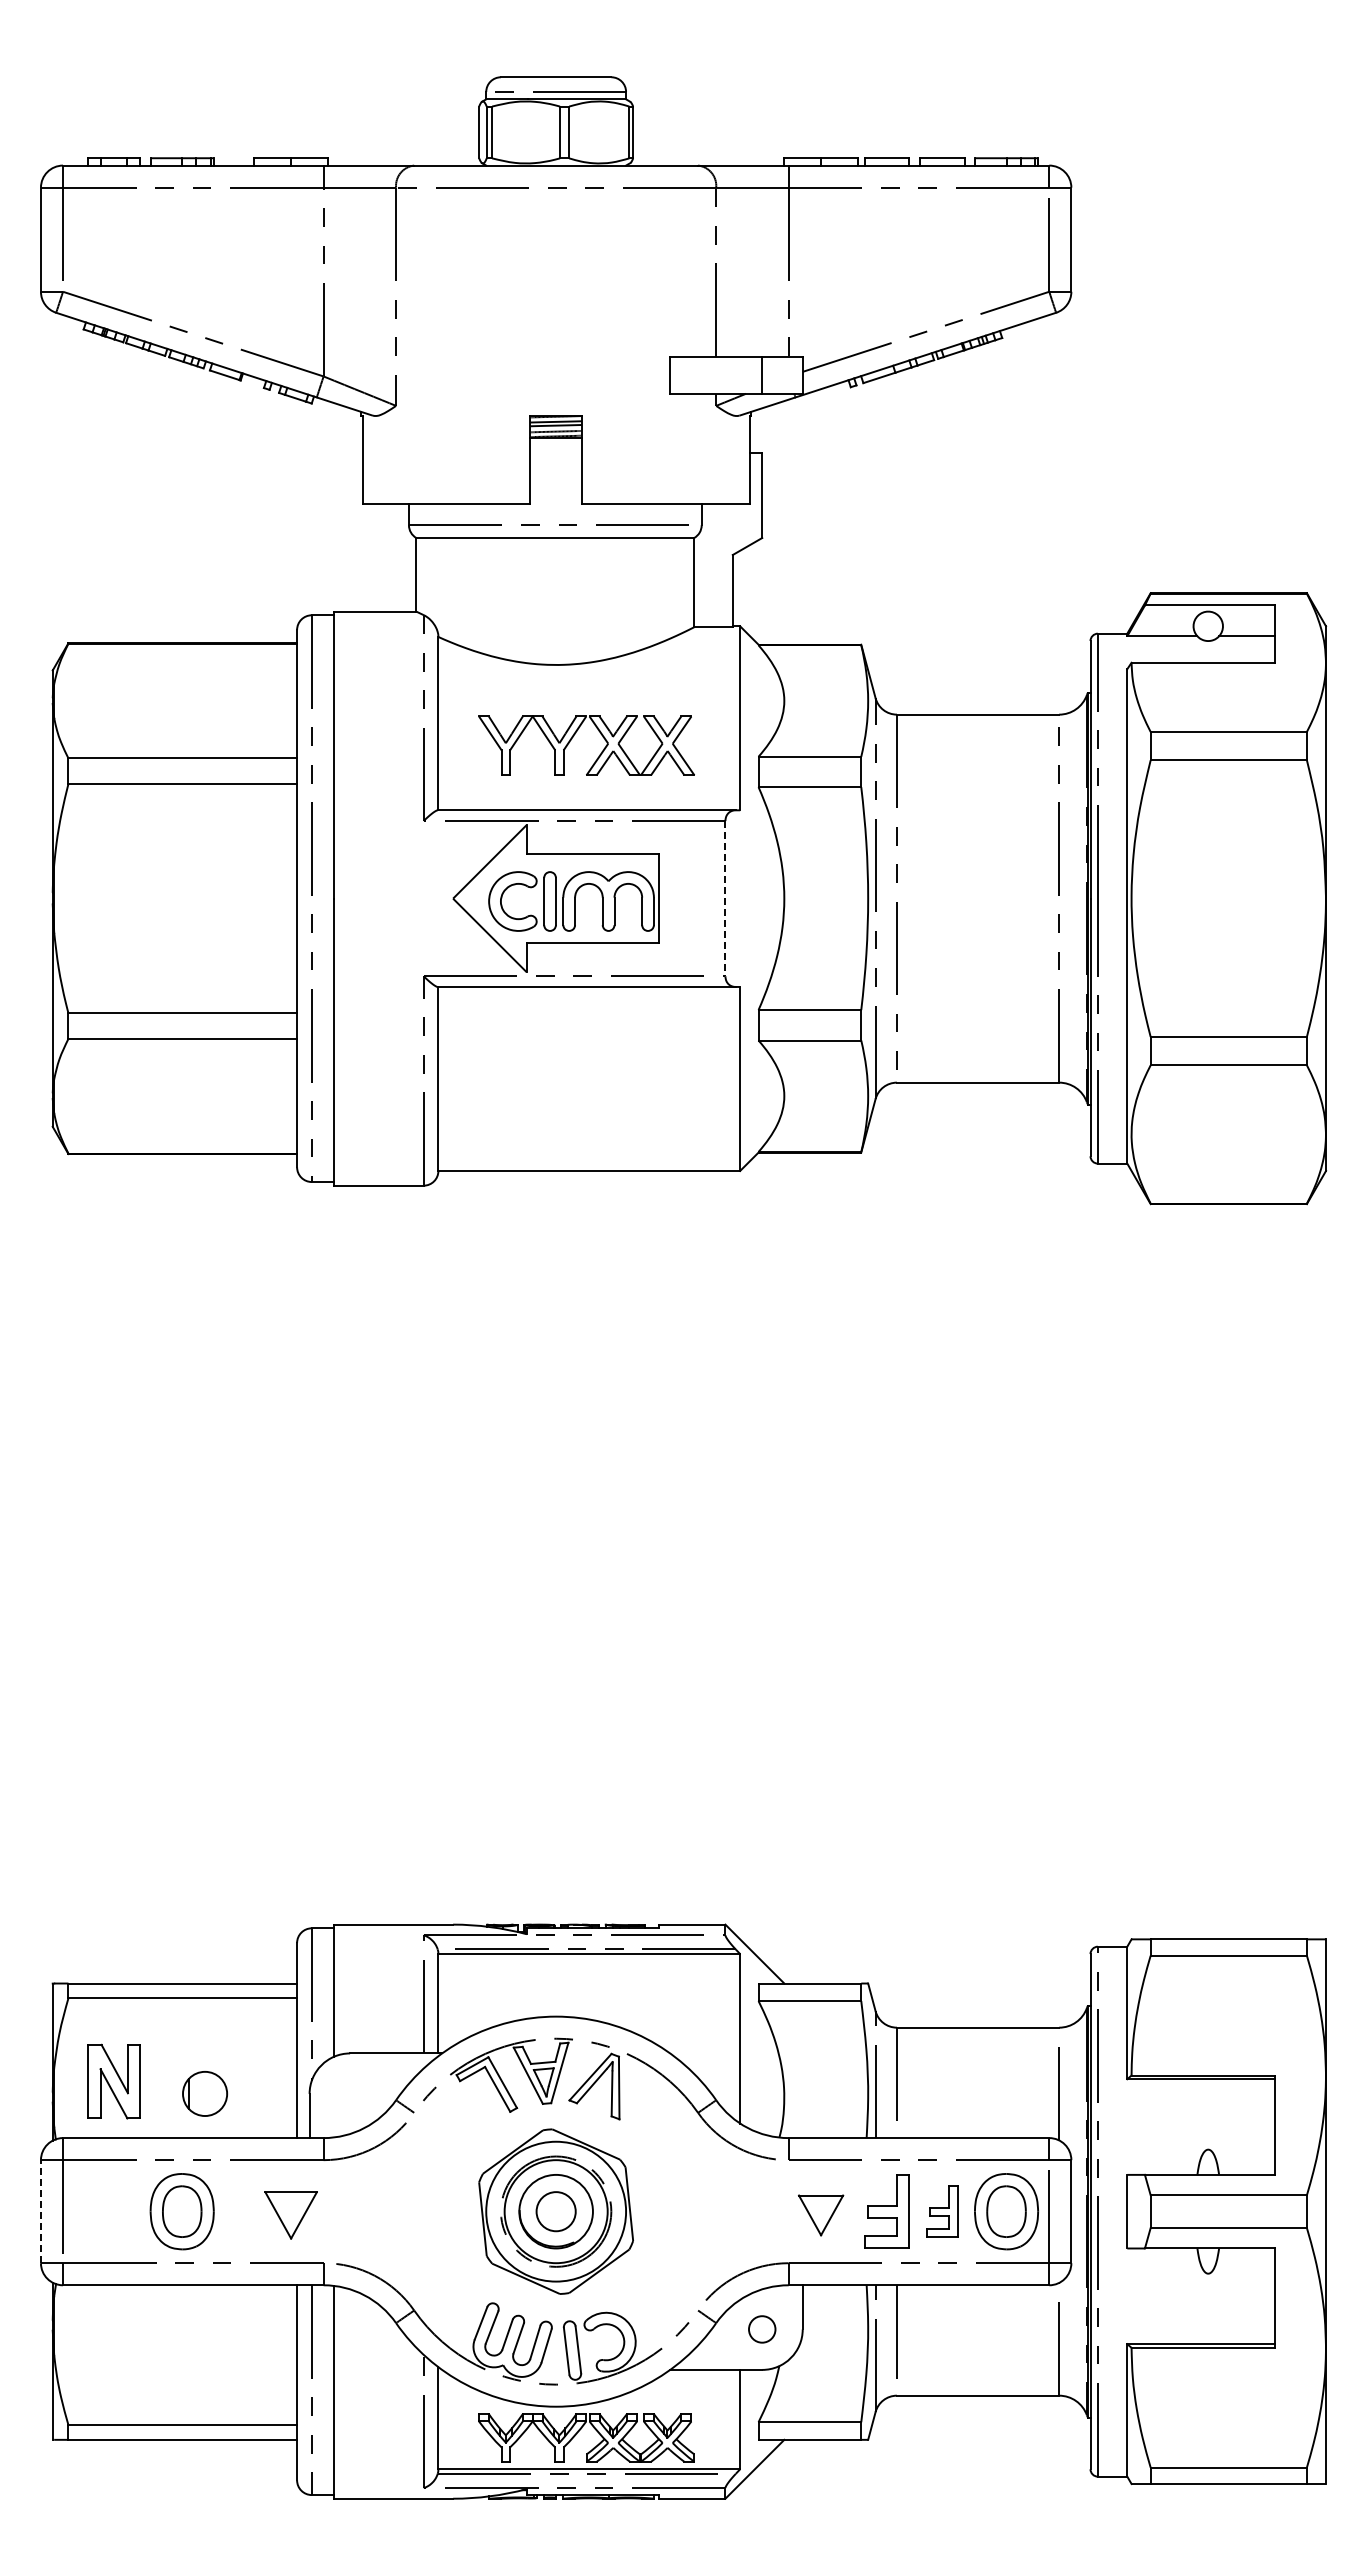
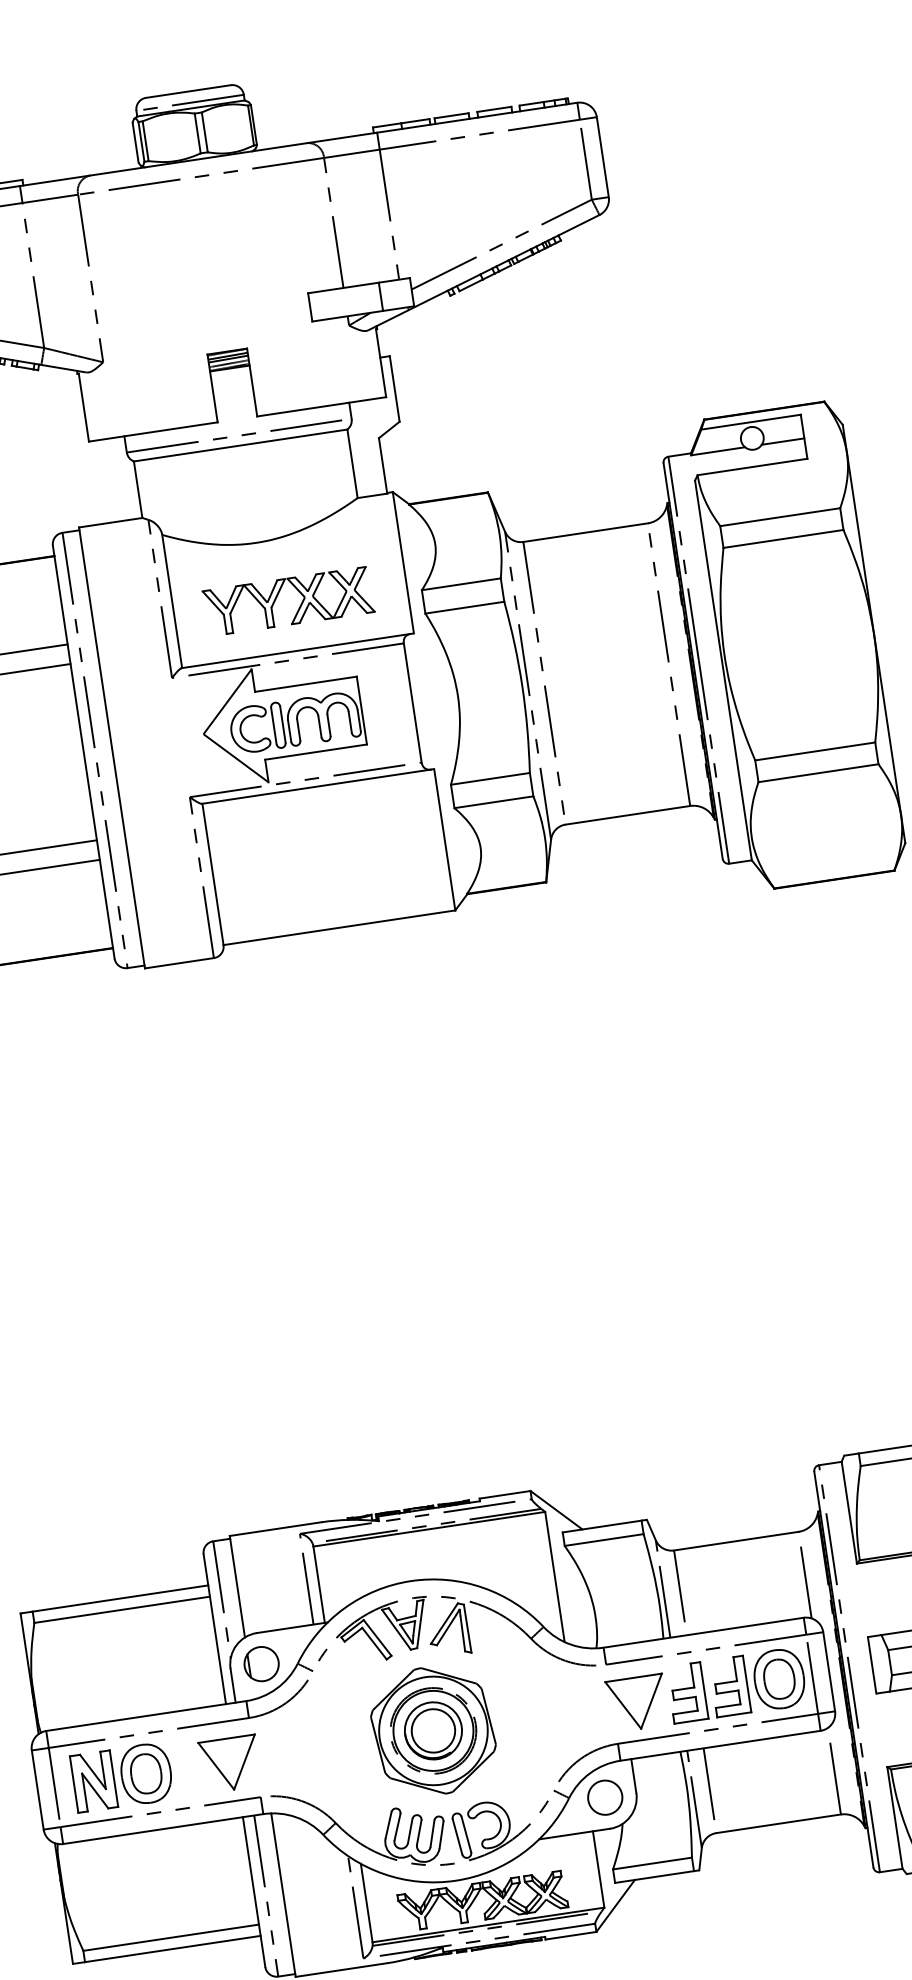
line: (725, 898) -> (412, 702), dashed -> solid
part: (113, 2081) -> (93, 1781), moved
part: (204, 2093) -> (261, 1663), moved
line: (40, 2211) -> (37, 1789), dashed -> solid
circle: (556, 2211) -> (433, 1730), size x1.43
part: (942, 2211) -> (730, 1686), size x1.43
part: (290, 2215) -> (229, 1764), size x1.43
part: (820, 2215) -> (636, 1703), size x1.67
circle: (762, 2329) -> (605, 1797), size x1.67

